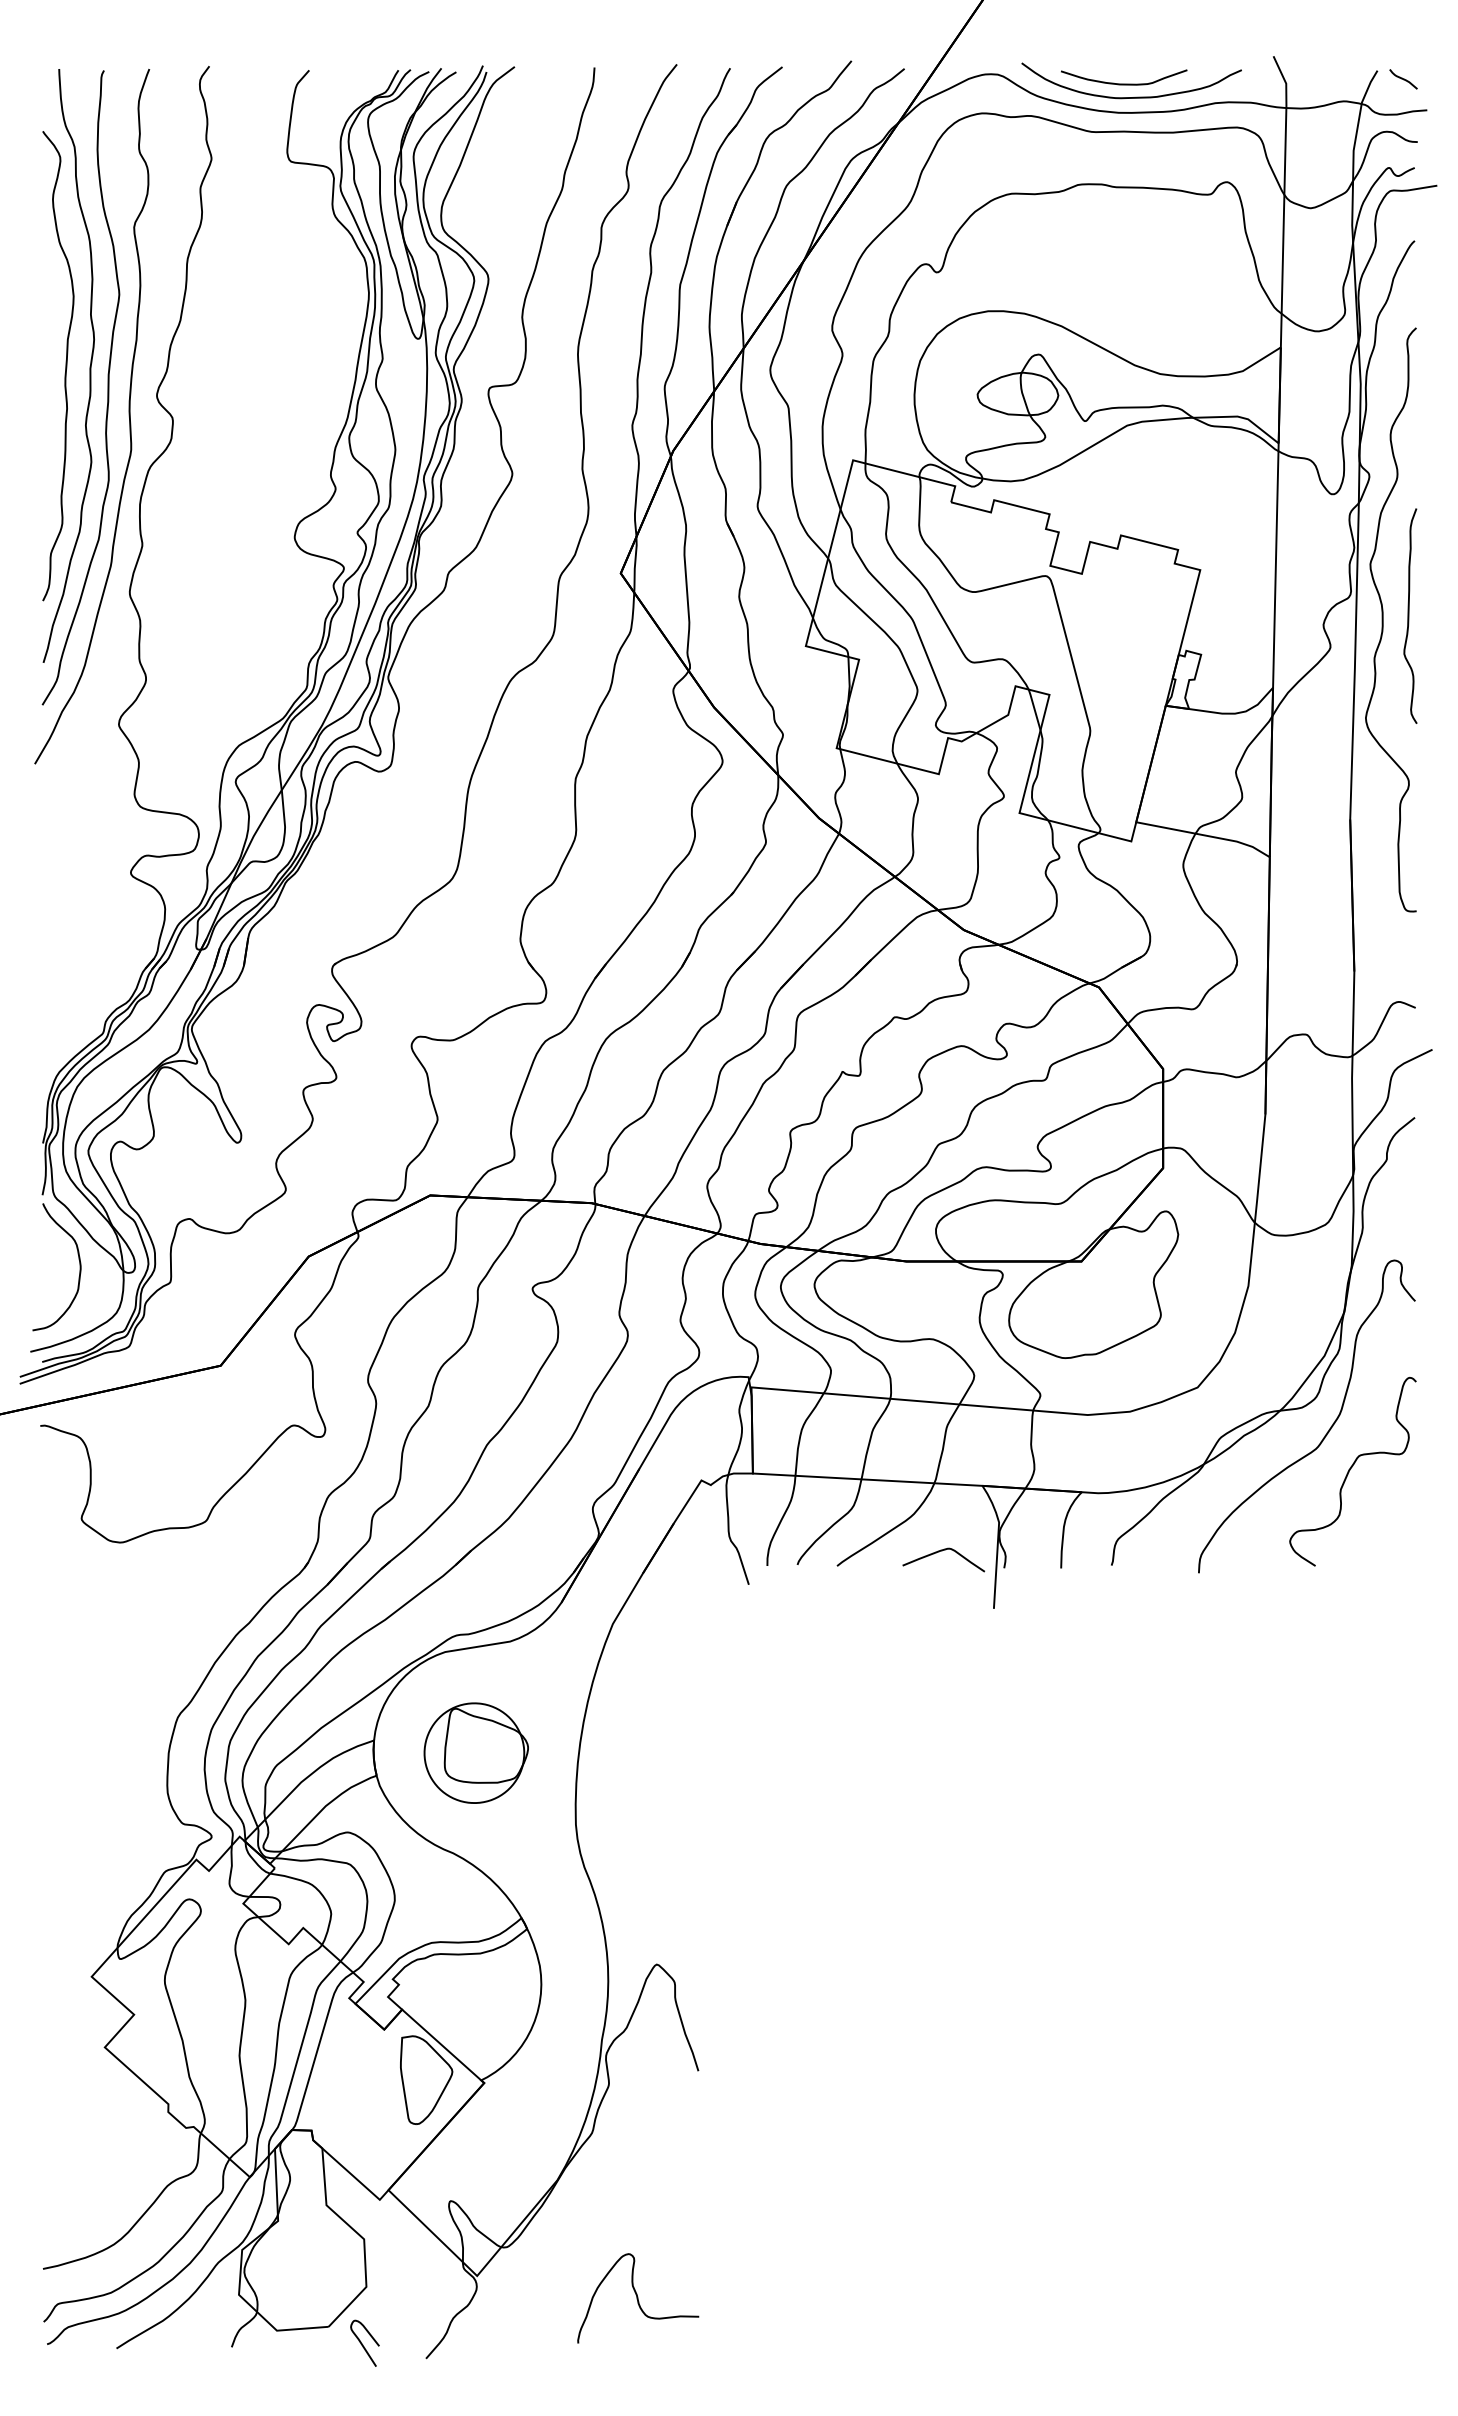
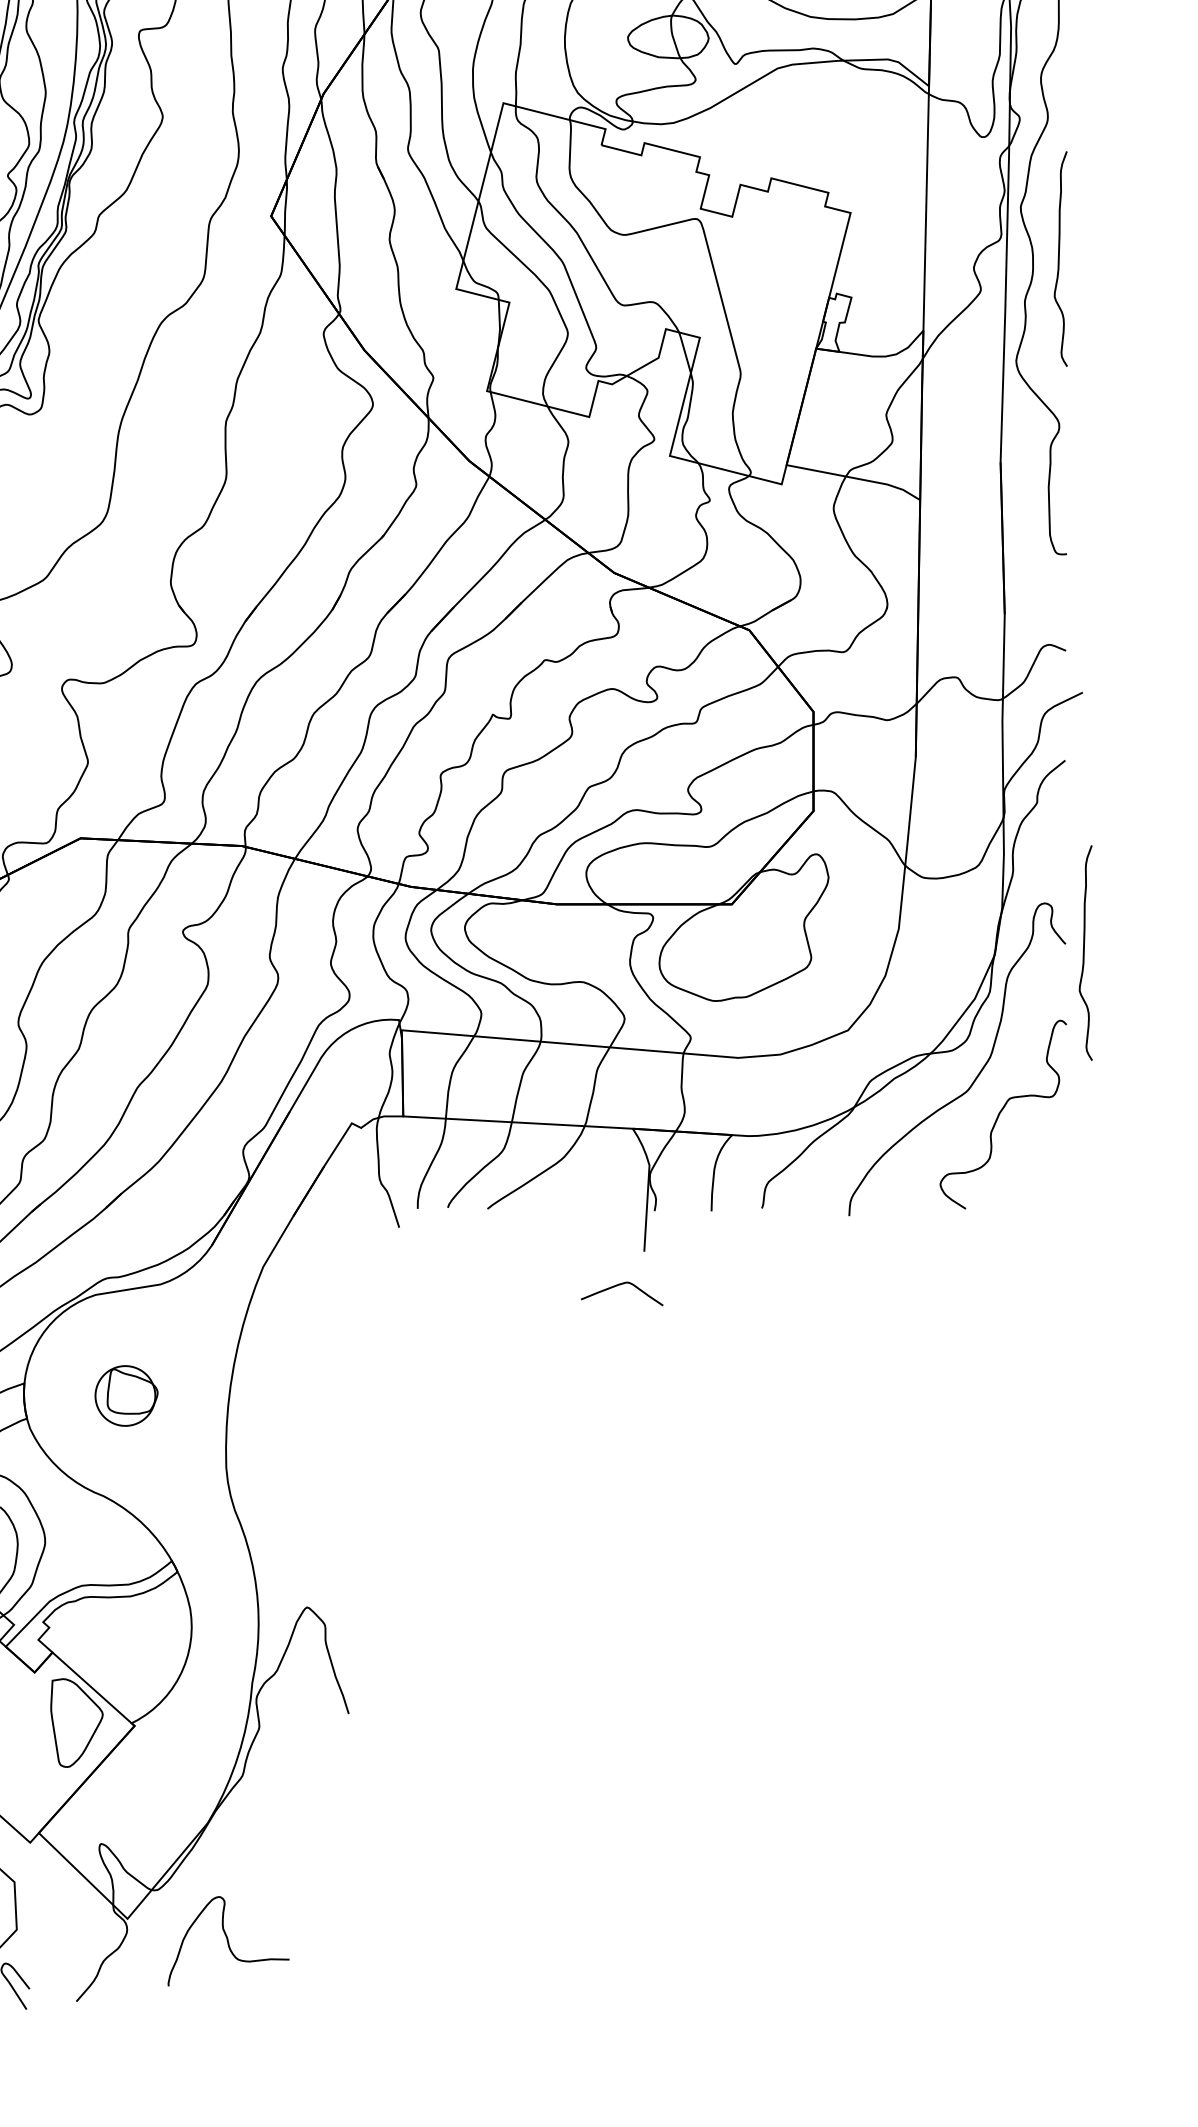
curve: (1434, 1309) -> (1084, 952), added
curve: (942, 1551) -> (620, 1285), moved
part: (475, 1752) -> (125, 1395), size x0.6
curve: (638, 2298) -> (228, 1941), moved

